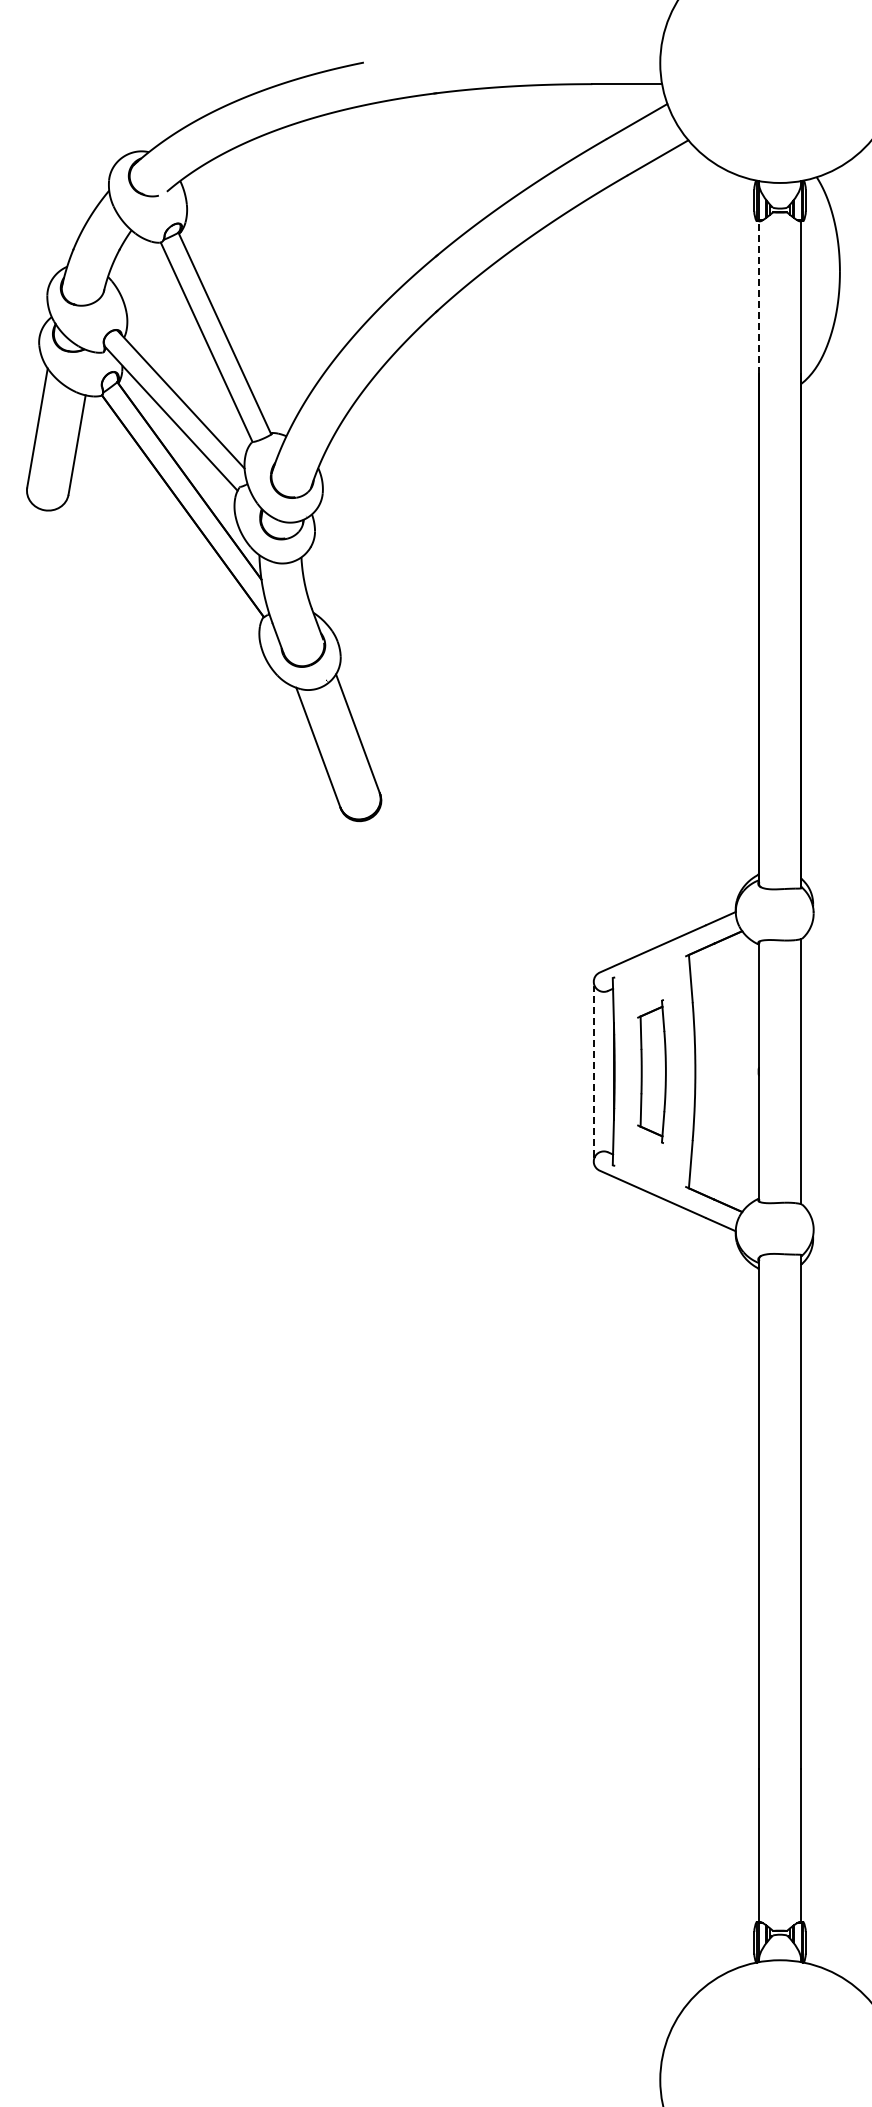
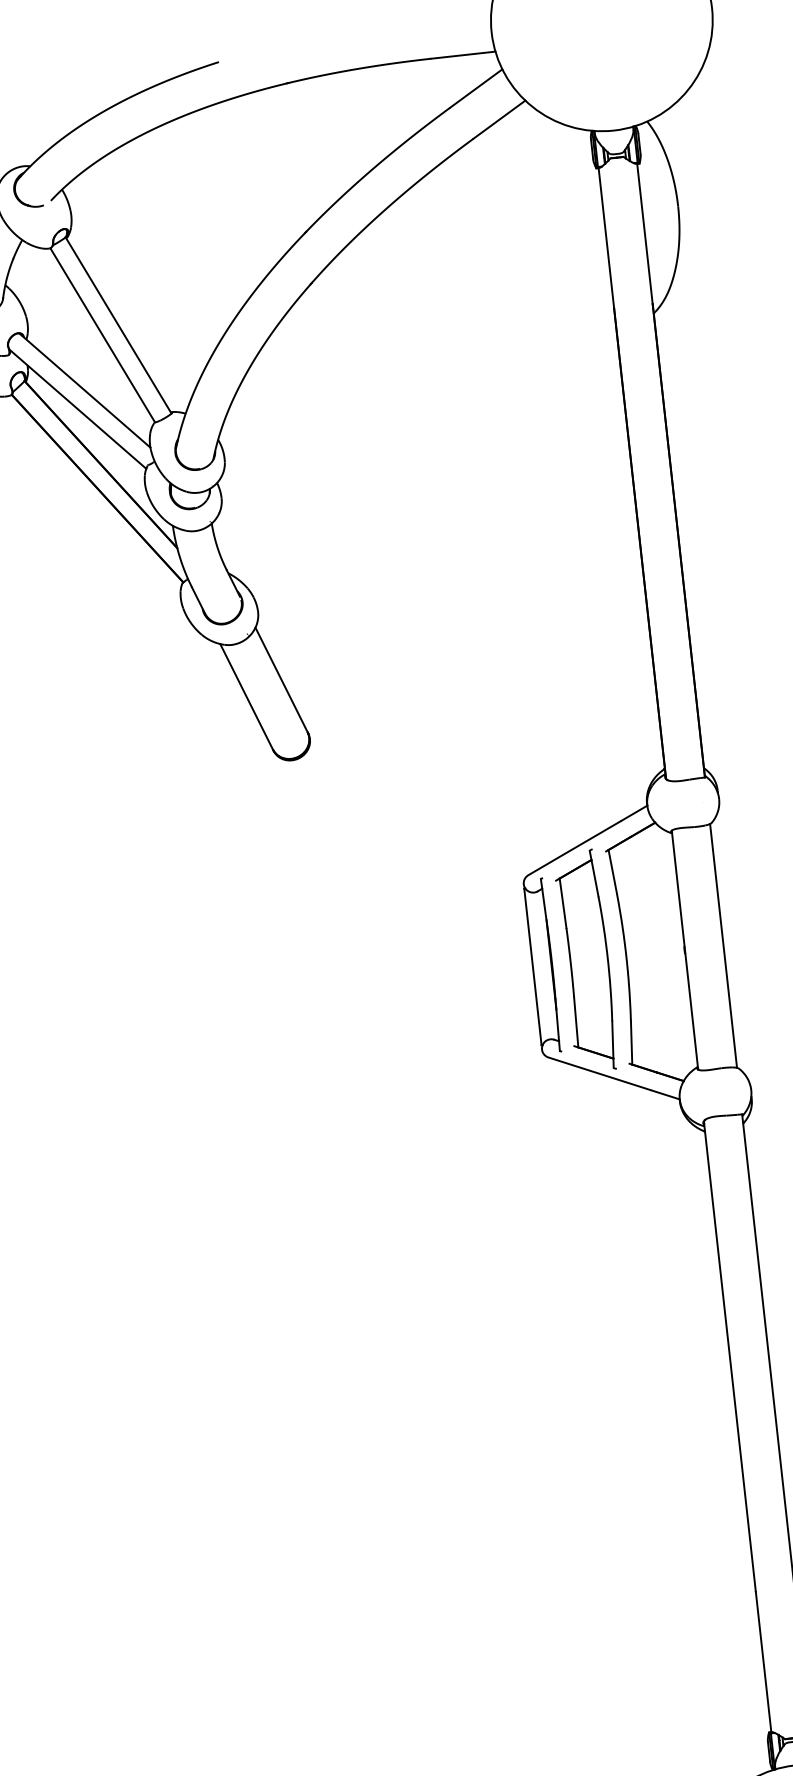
line: (759, 297) -> (606, 238), dashed -> solid
line: (593, 1071) -> (532, 966), dashed -> solid
part: (651, 1071) -> (585, 960), size x1.67

